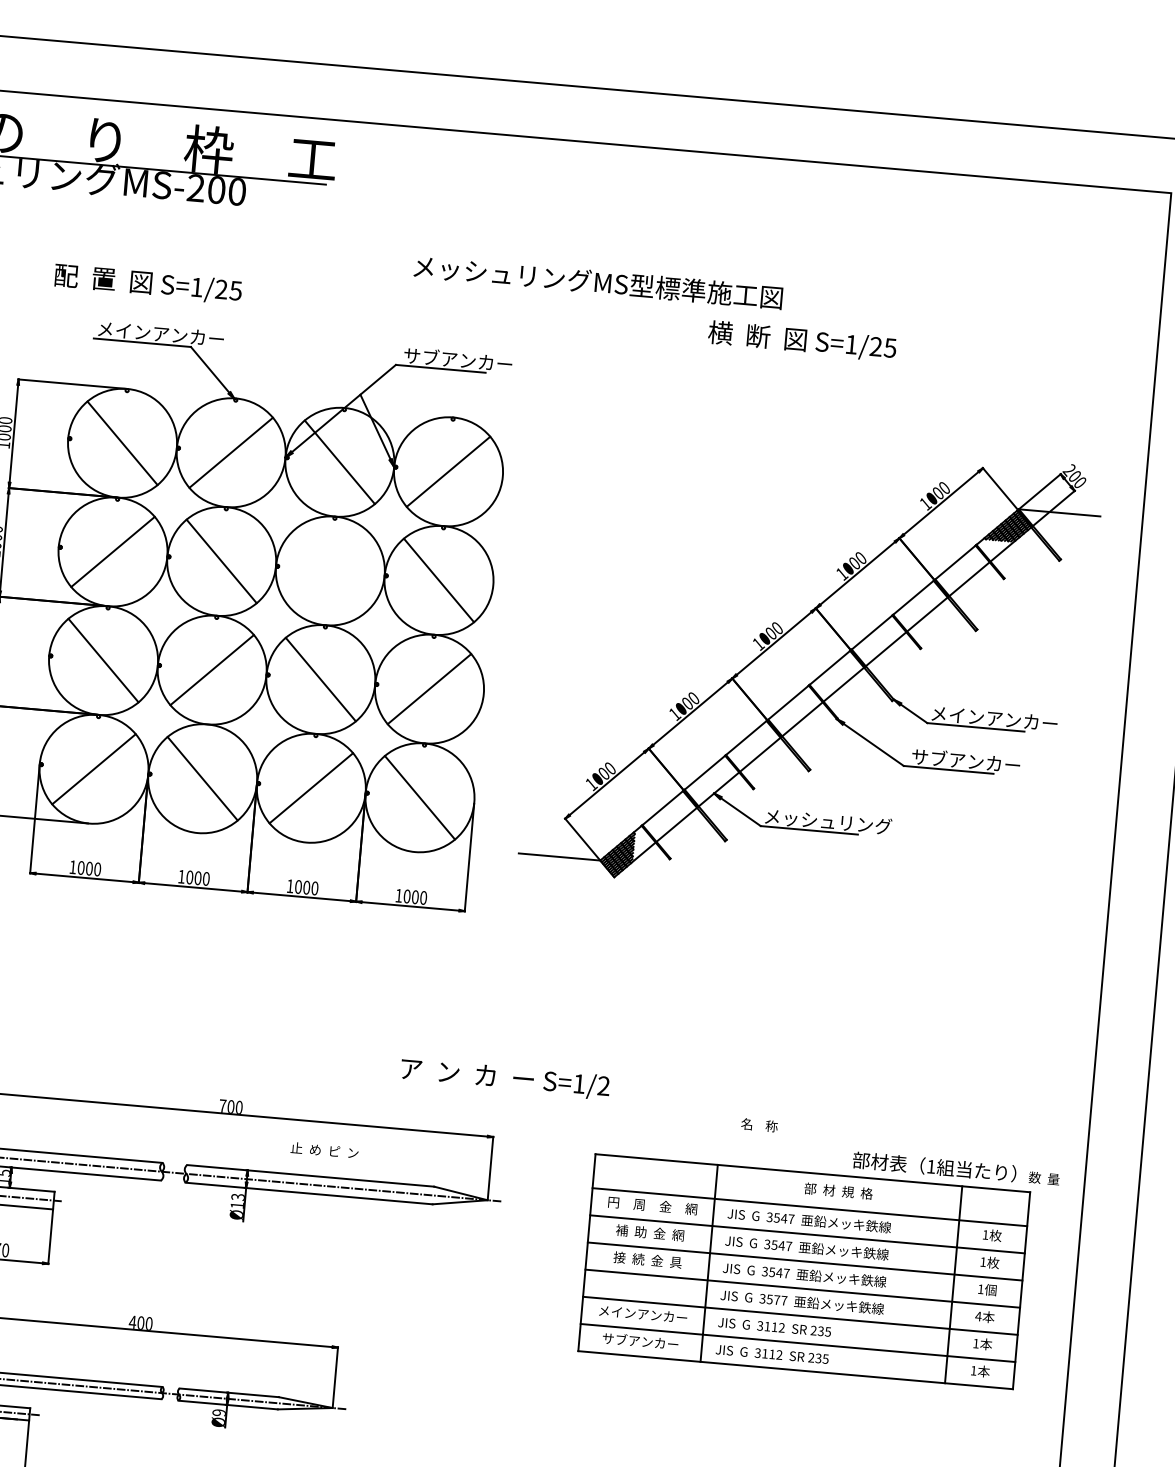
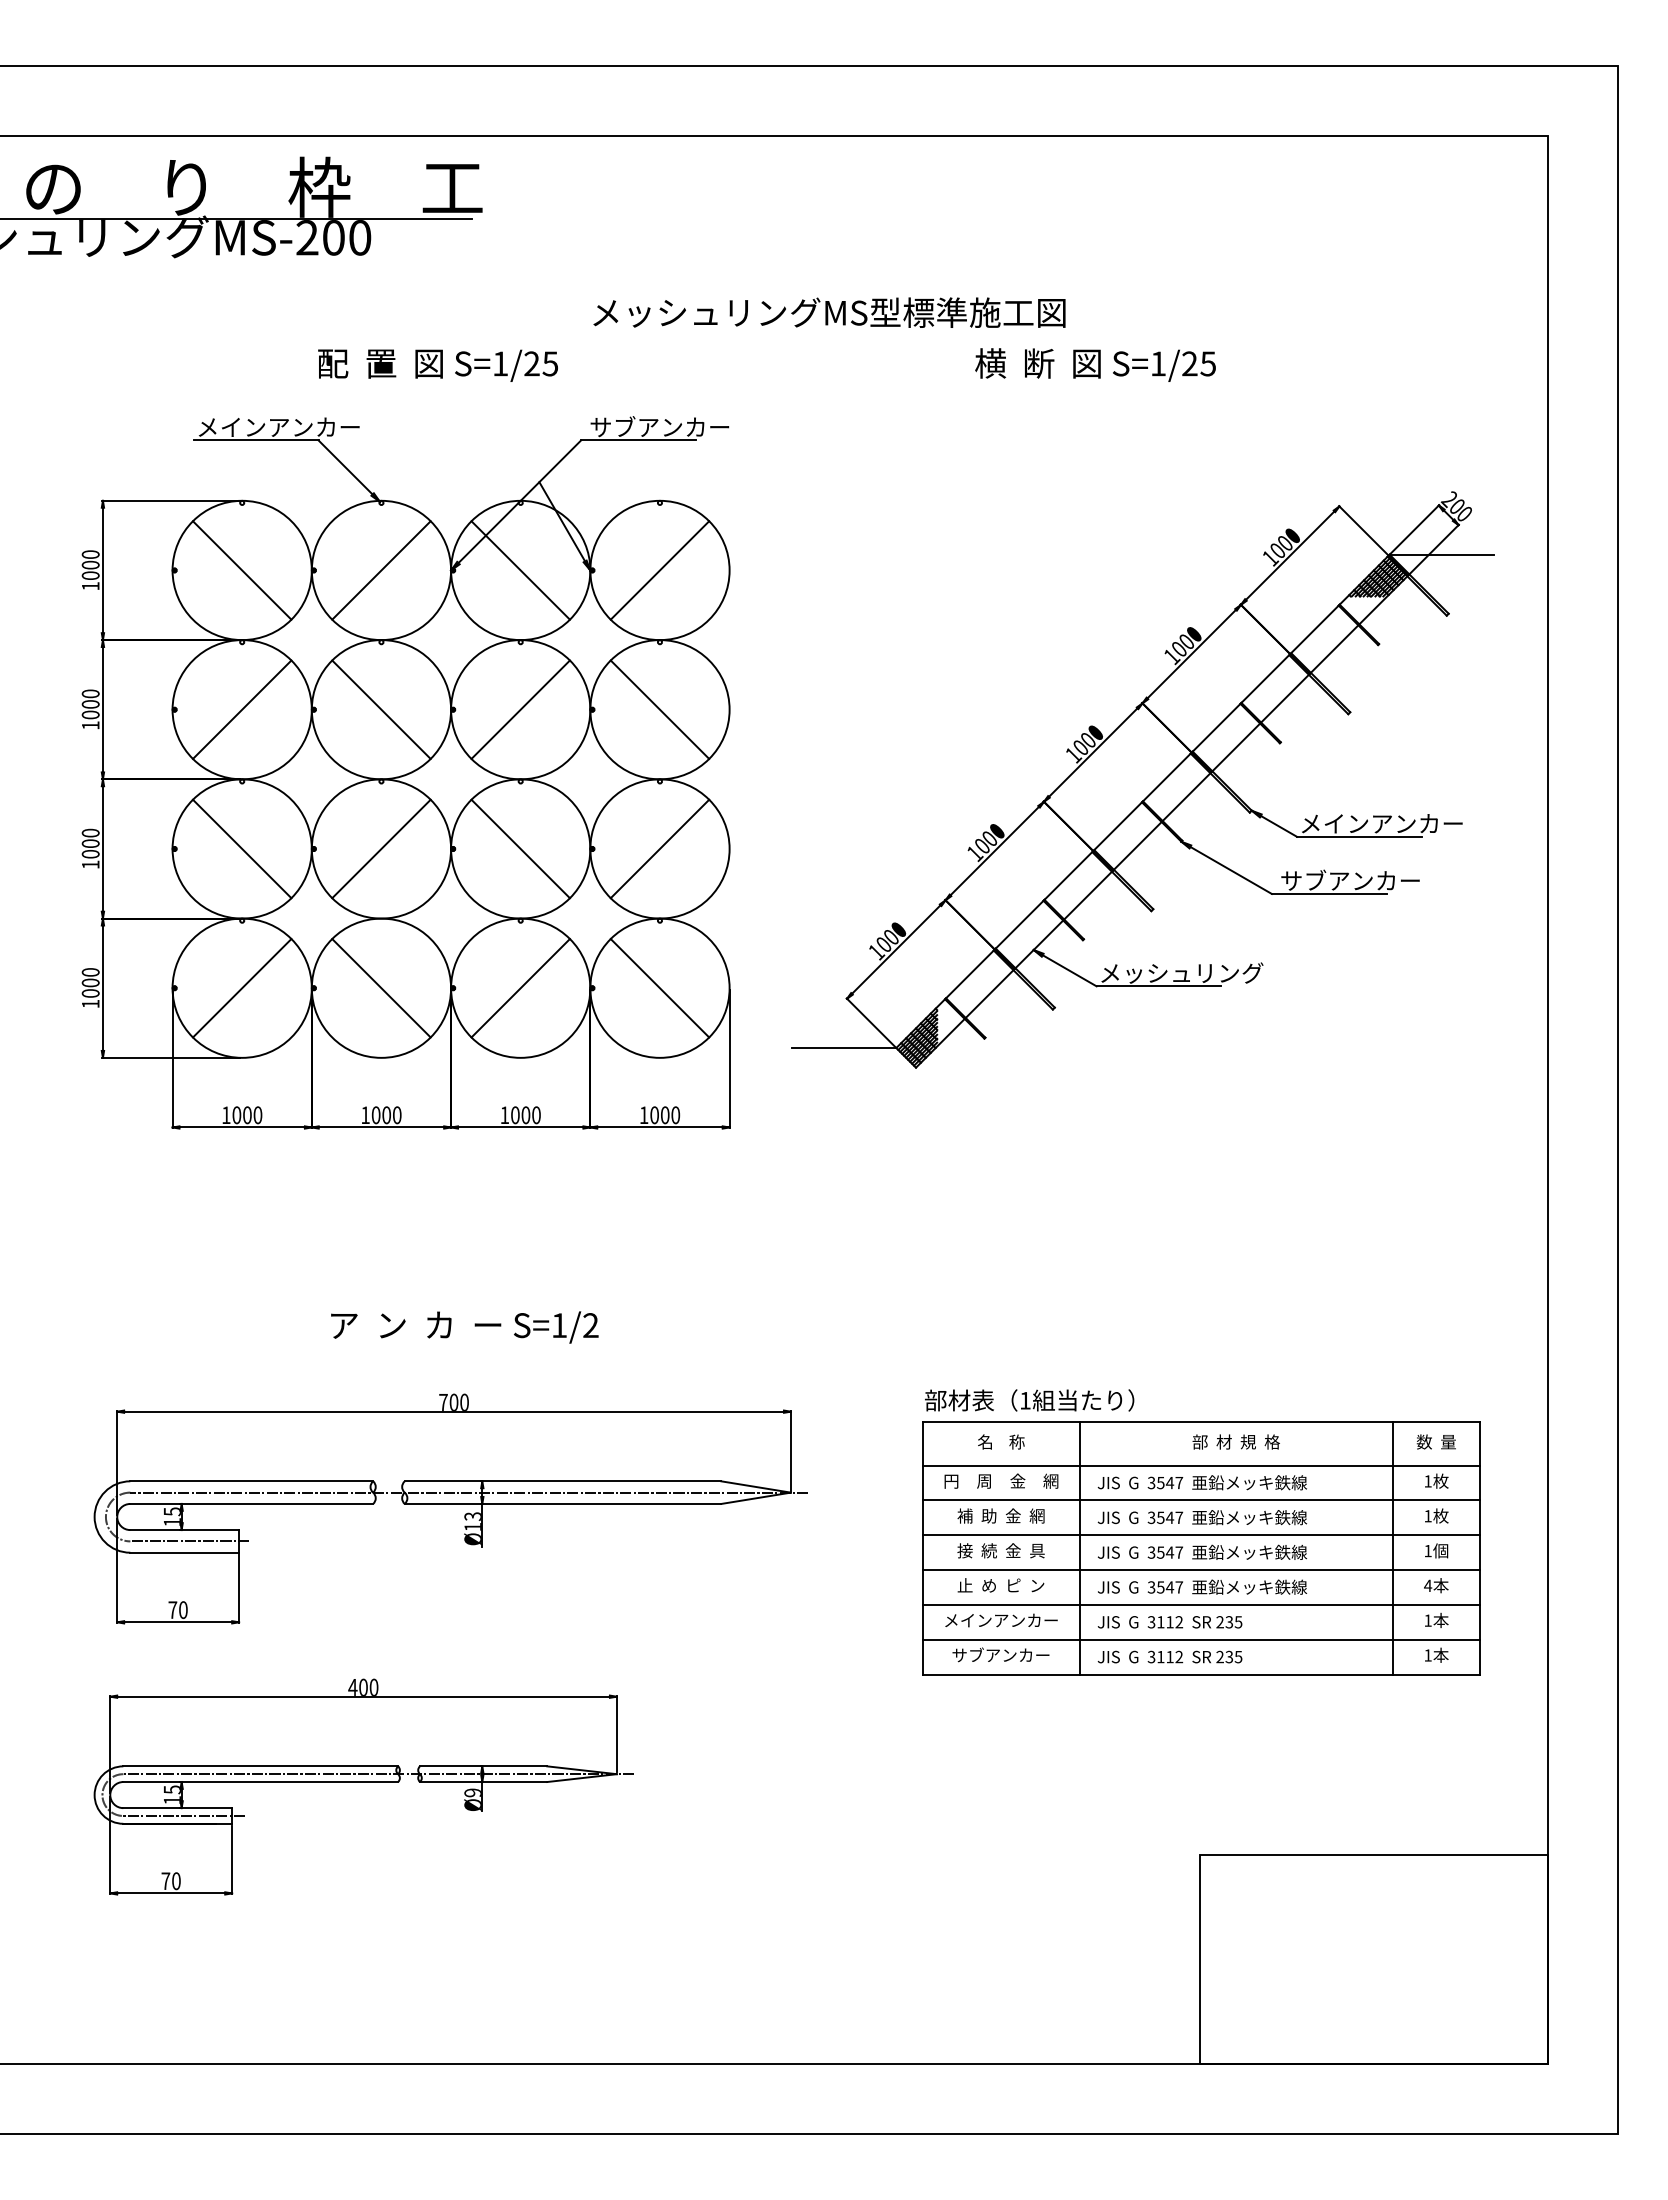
text: (147, 284) -> (437, 365), moved
line: (330, 570) -> (520, 709), added
text: (505, 1079) -> (464, 1327), moved
text: (759, 1124) -> (1001, 1441), moved
text: (324, 1150) -> (1000, 1585), moved
text: (934, 1166) -> (1029, 1400), moved
text: (1043, 1178) -> (1435, 1441), moved
text: (776, 1300) -> (1169, 1587), 3577 -> 3547

